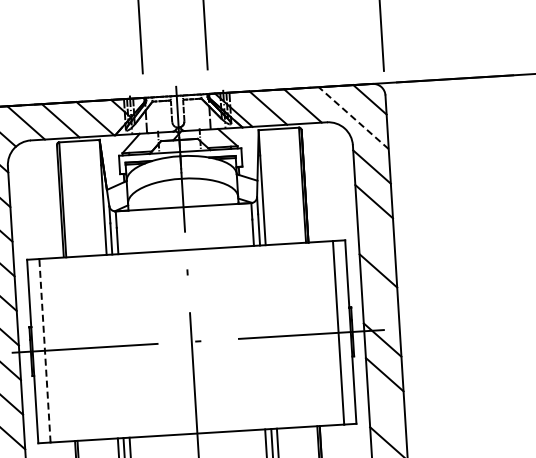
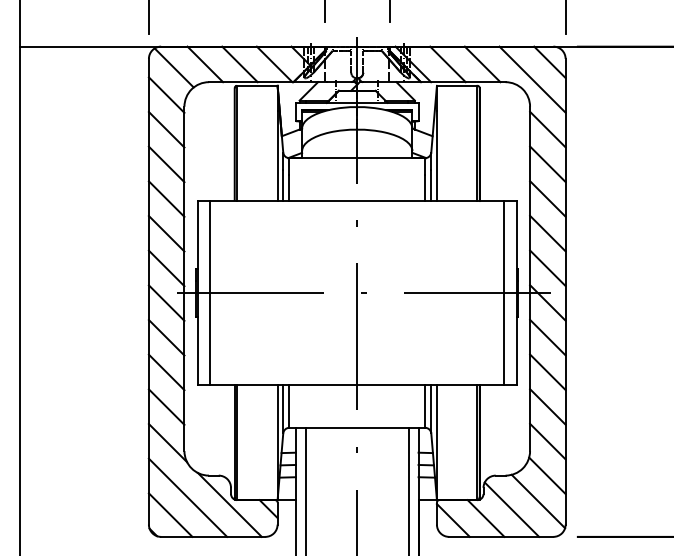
line: (353, 118) -> (532, 79), dashed -> solid
line: (375, 235) -> (547, 198), added
line: (380, 305) -> (547, 268), added
line: (45, 351) -> (210, 293), dashed -> solid
line: (386, 409) -> (547, 372), added

